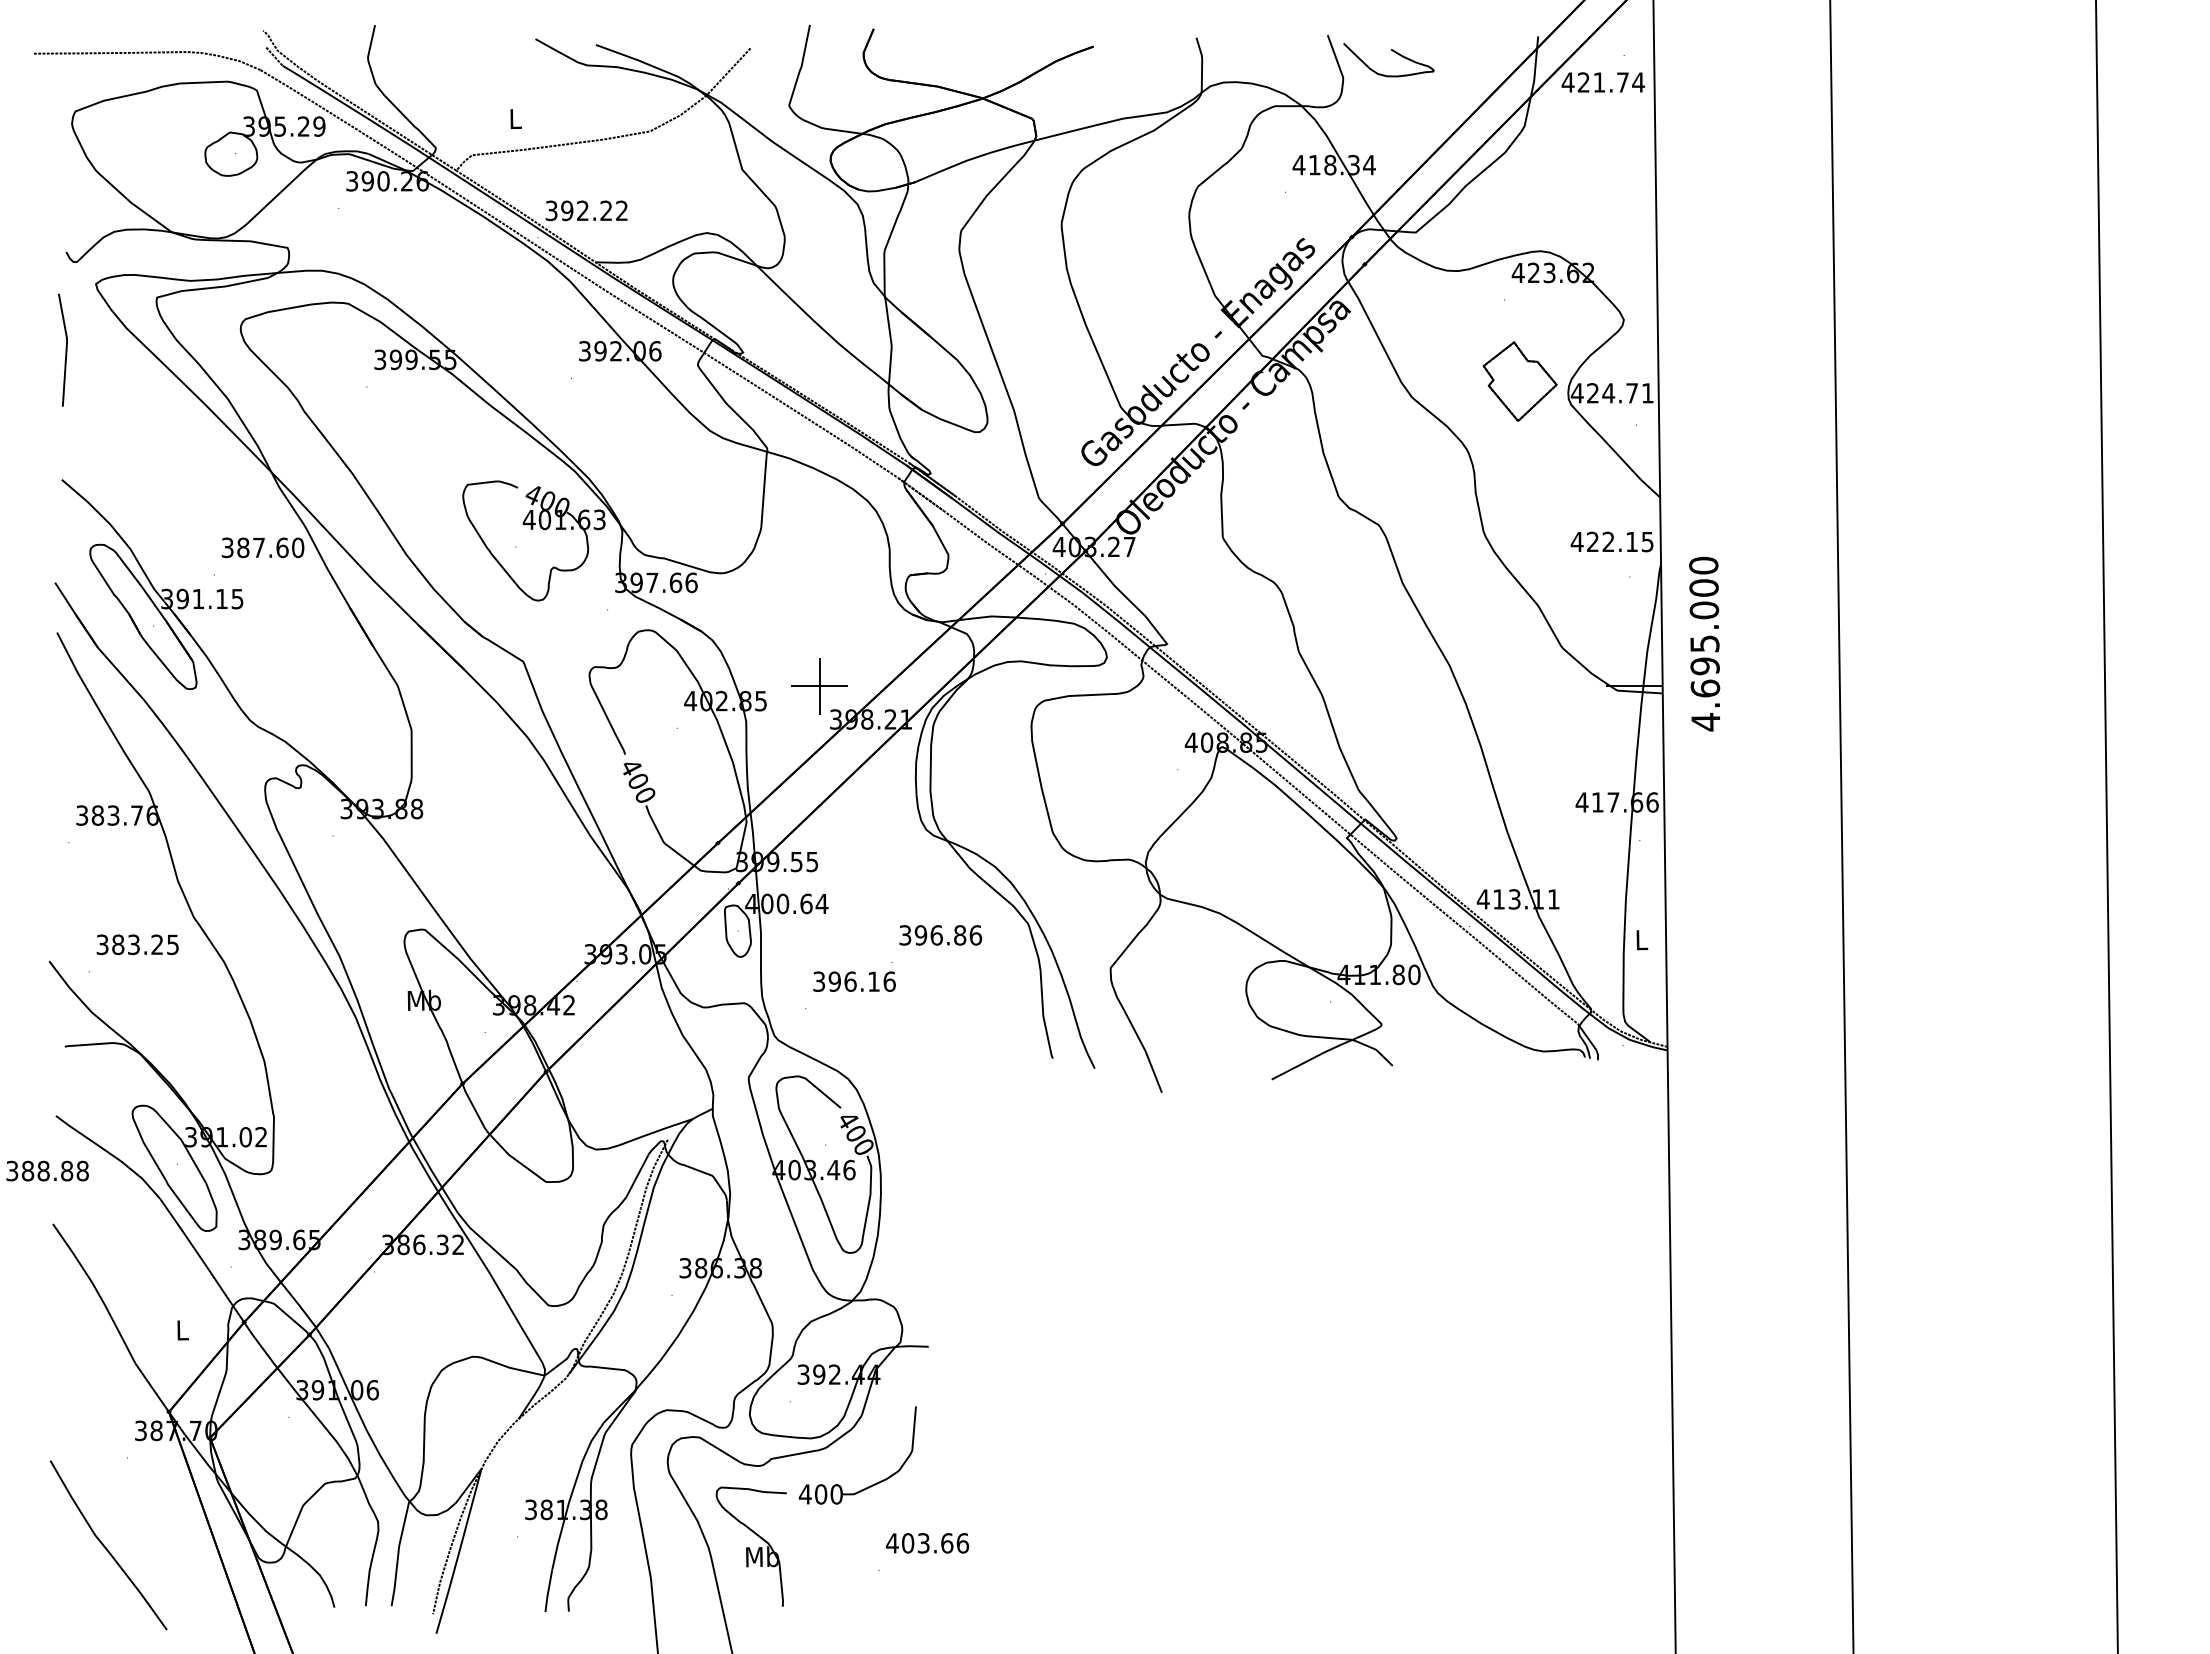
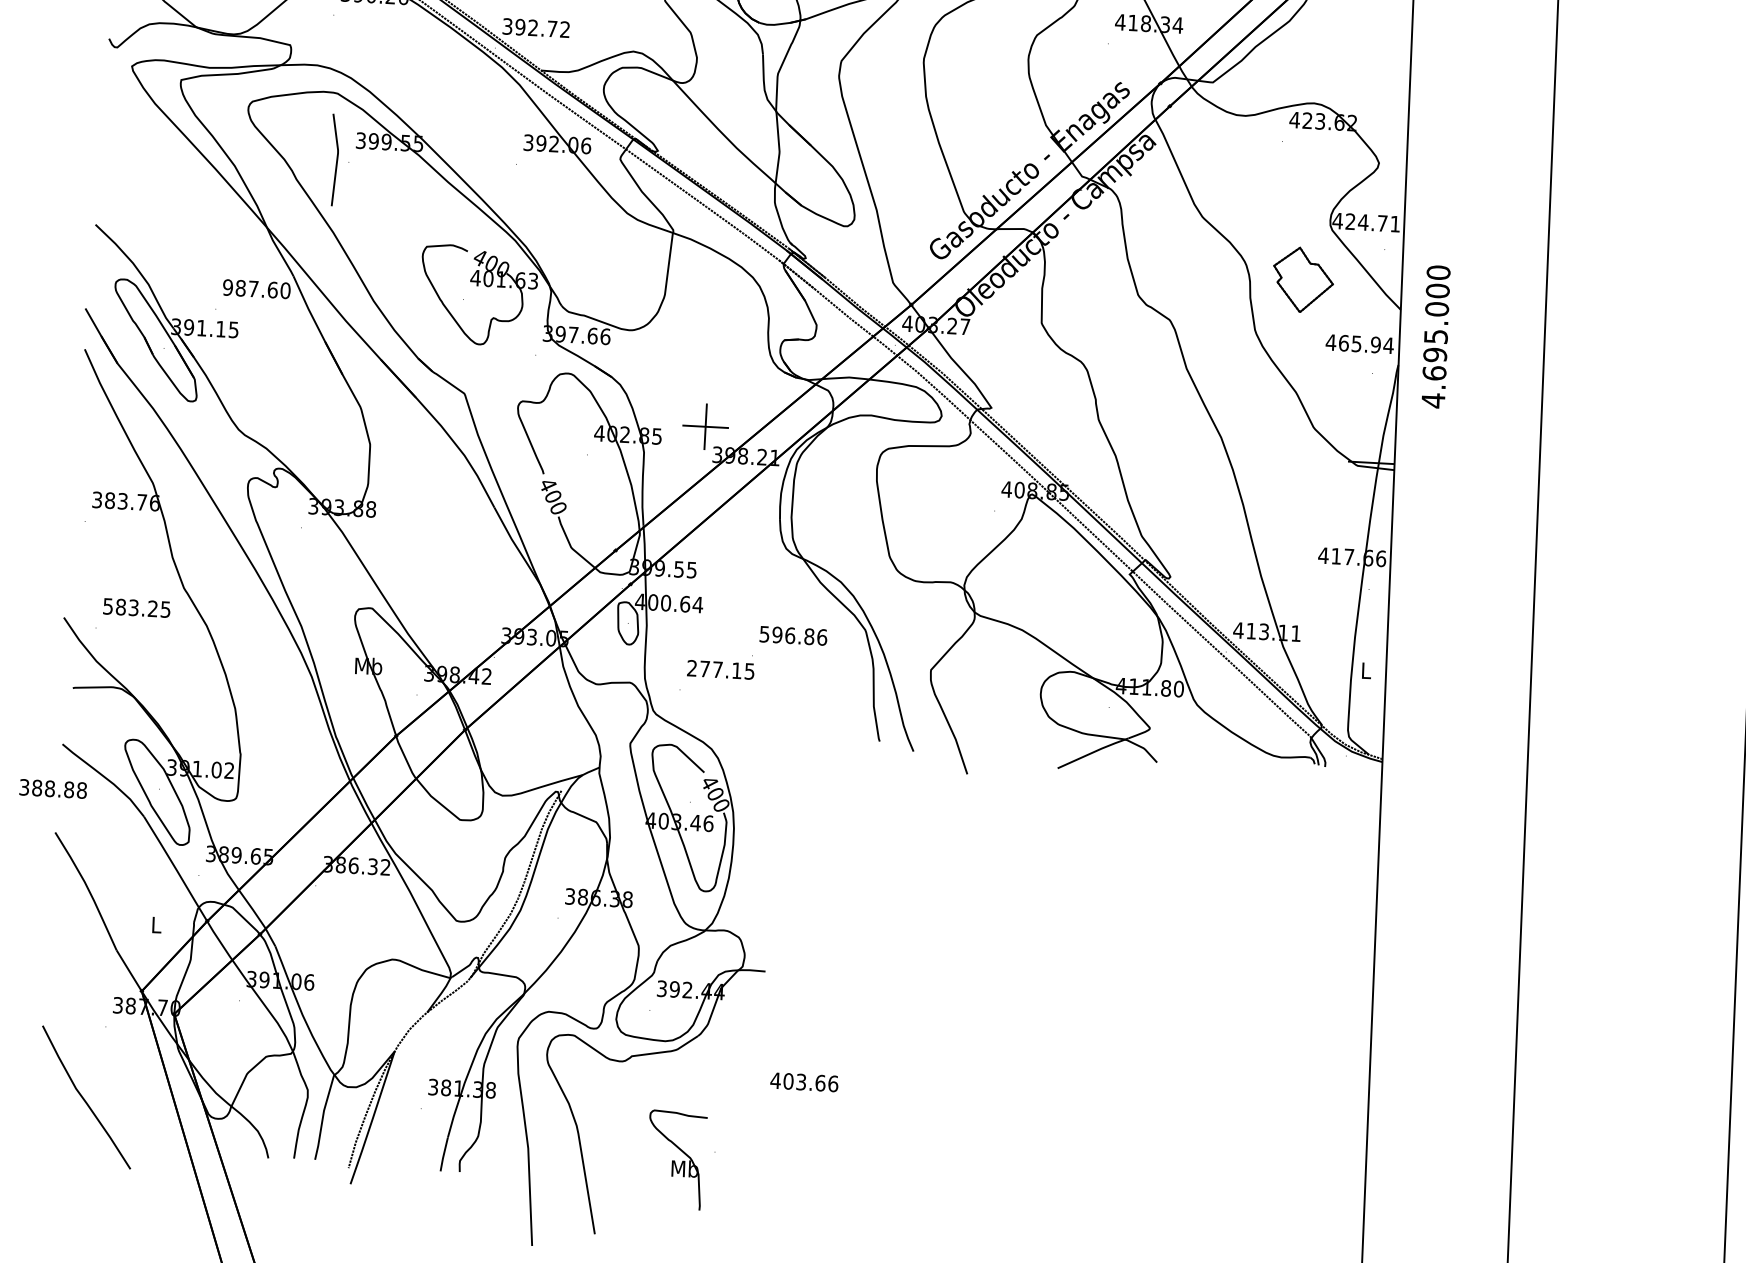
text: (606, 210) -> (552, 28), 392.22 -> 392.72
line: (65, 349) -> (336, 159), moved
part: (1519, 381) -> (1302, 279), moved
text: (1620, 541) -> (1366, 344), 422.15 -> 465.94
text: (227, 547) -> (227, 287), 387.60 -> 987.60
text: (1704, 643) -> (1435, 336), moved
text: (905, 934) -> (764, 633), 396.86 -> 596.86
text: (102, 944) -> (108, 606), 383.25 -> 583.25
text: (854, 981) -> (721, 669), 396.16 -> 277.15
part: (872, 1484) -> (713, 1081), removed
text: (927, 1543) -> (804, 1082), moved
part: (750, 1546) -> (675, 1159), moved

